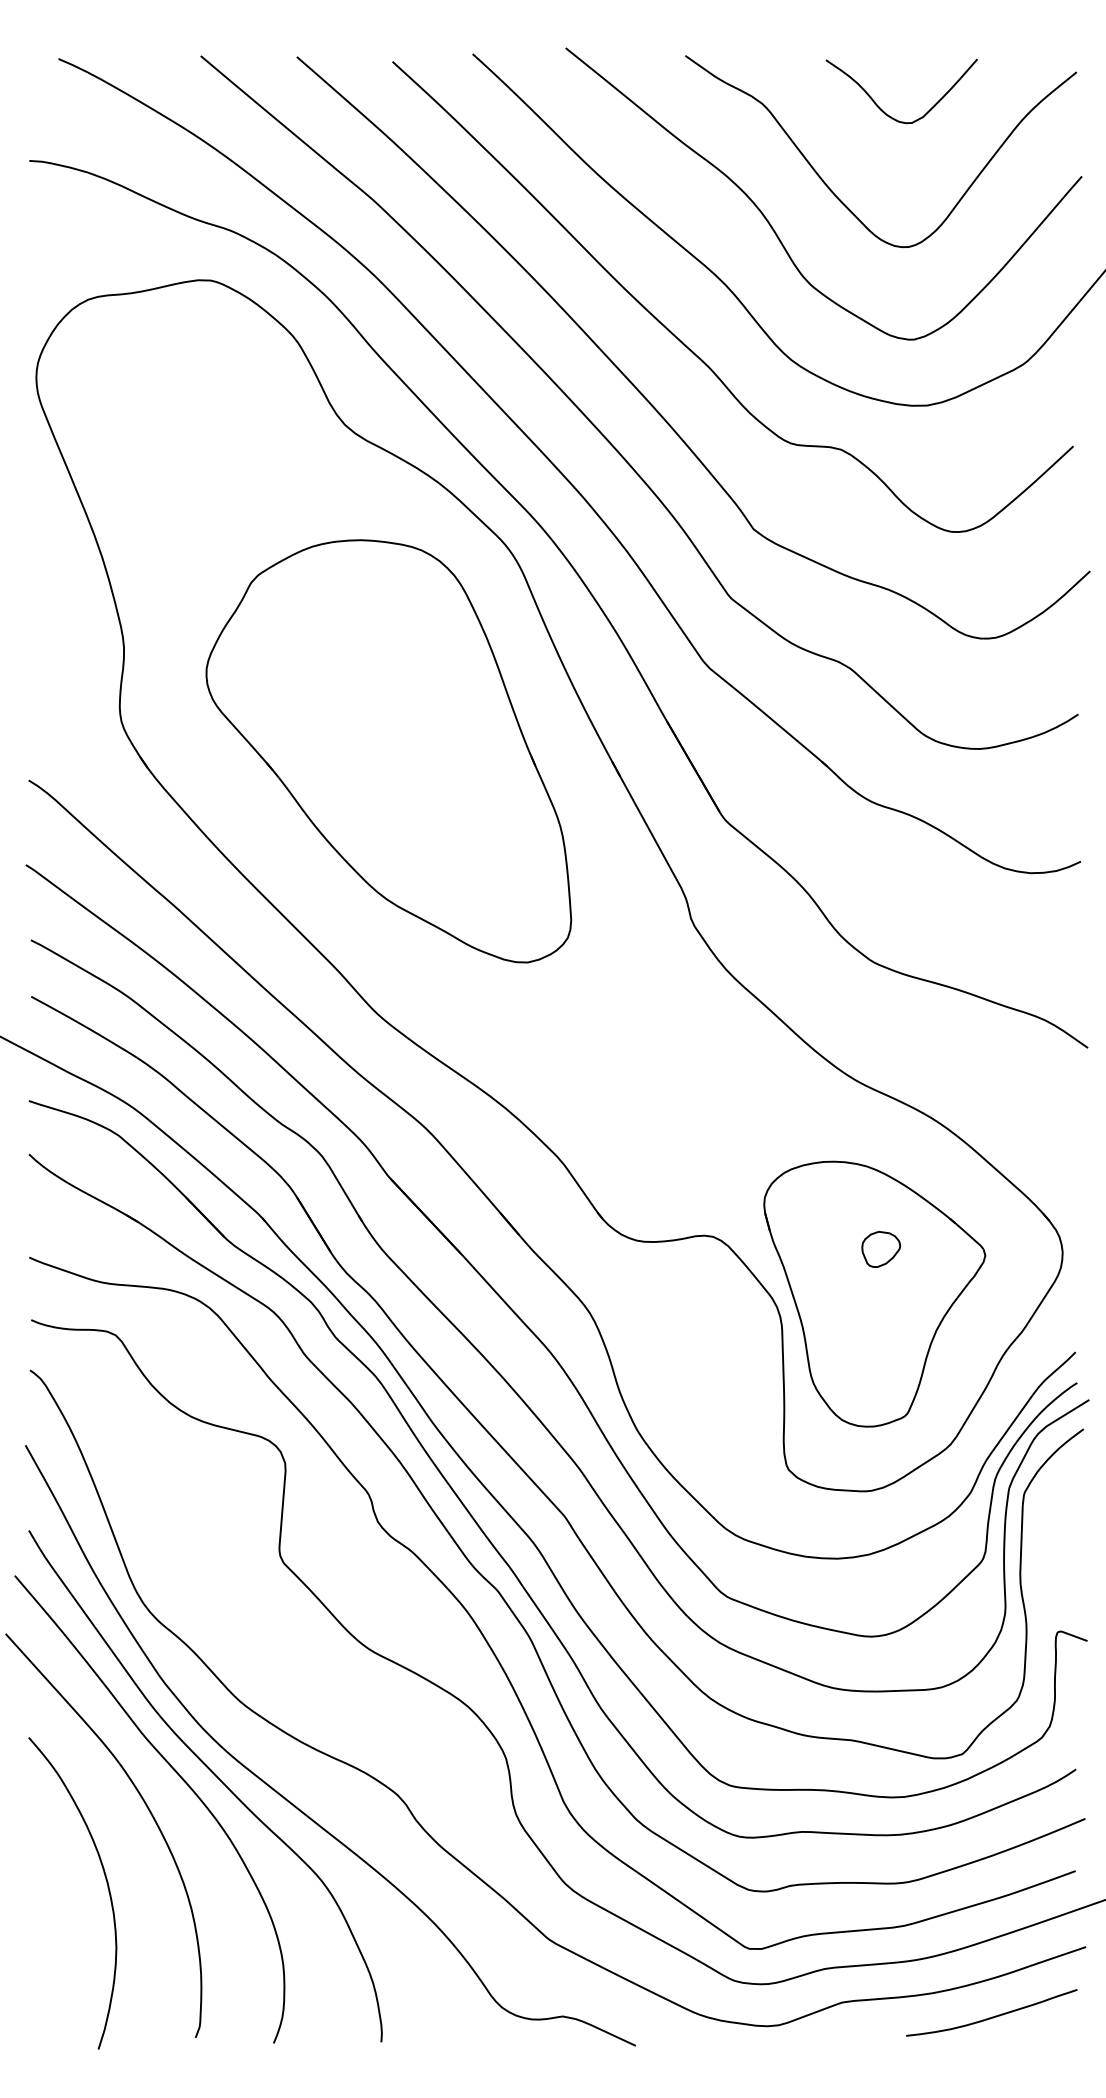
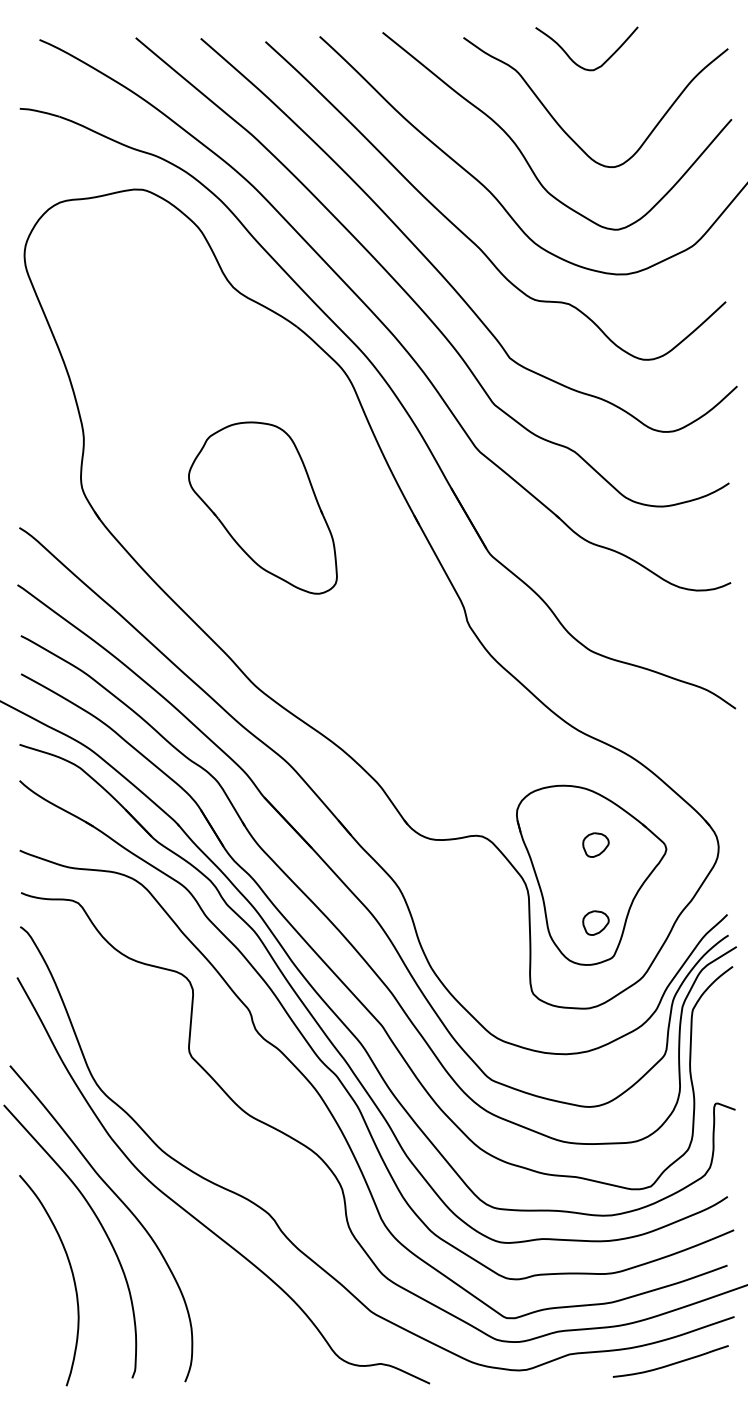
curve: (881, 108) -> (573, 60), moved
part: (388, 750) -> (262, 507), size x0.6
part: (880, 1363) -> (595, 922), added
curve: (215, 1776) -> (145, 1201), removed

